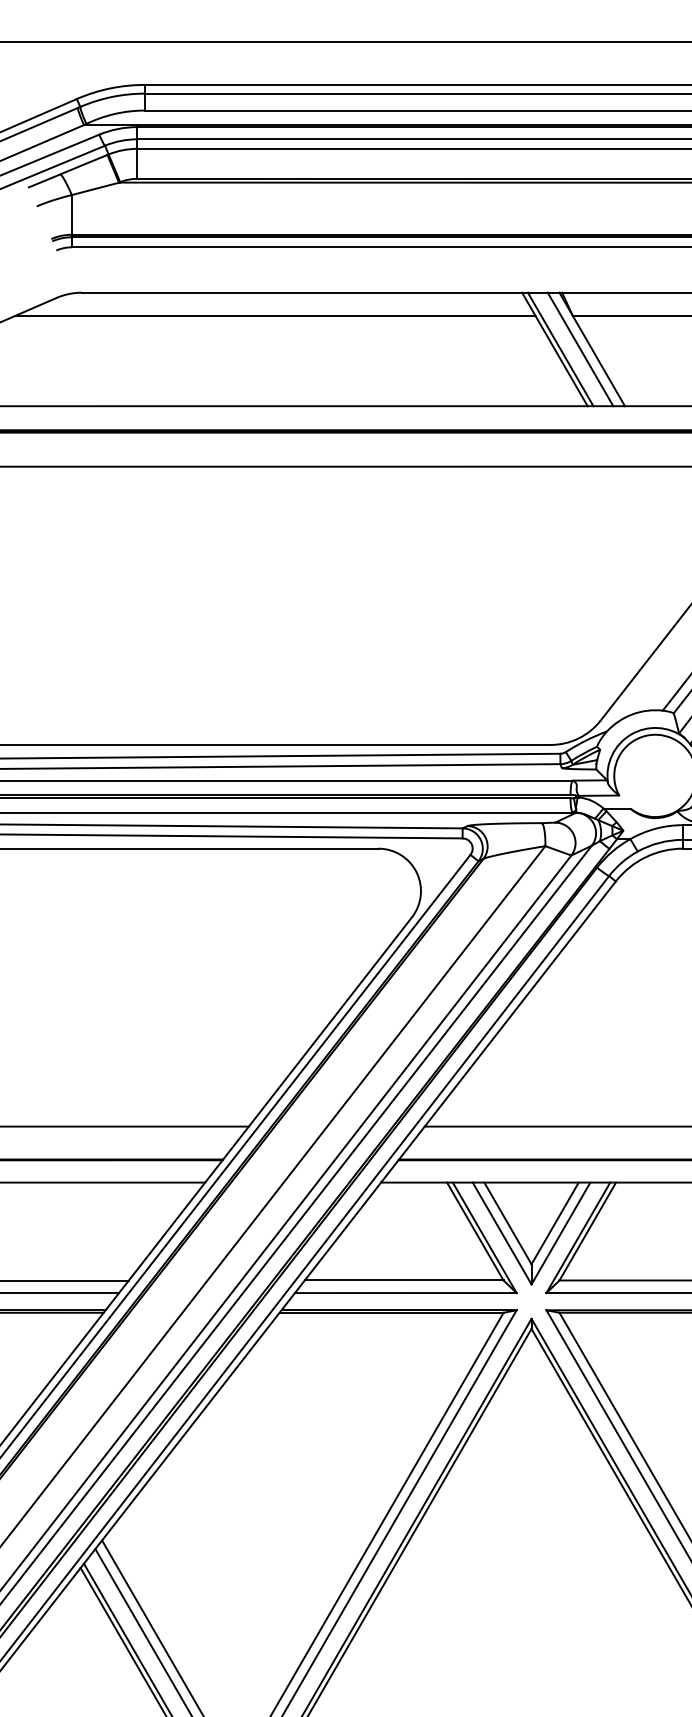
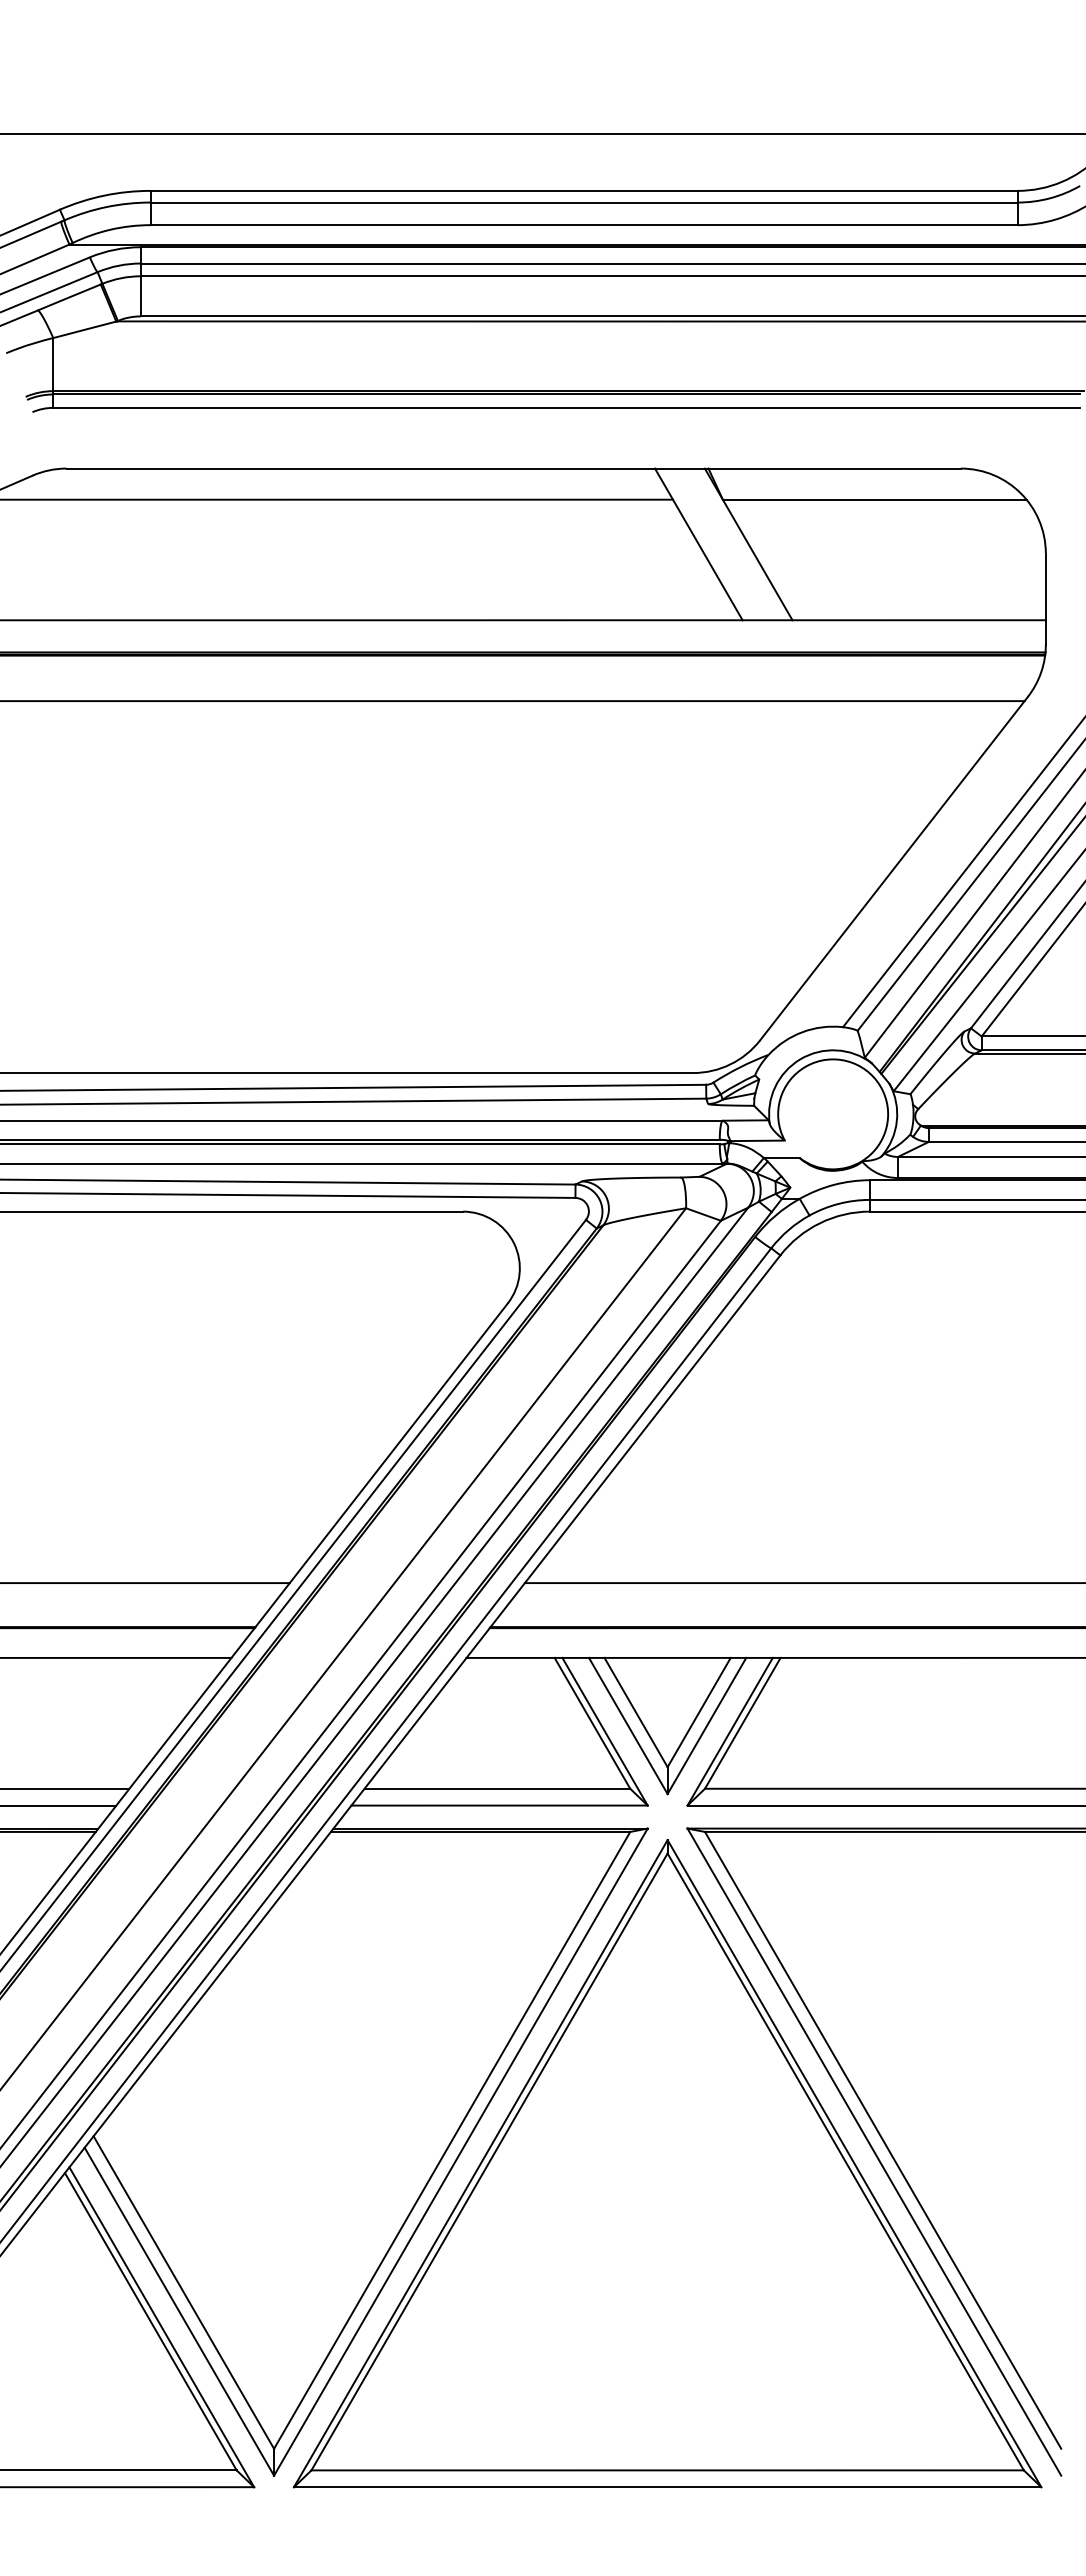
line: (560, 349) -> (706, 544), removed
line: (580, 349) -> (732, 544), removed

